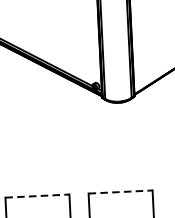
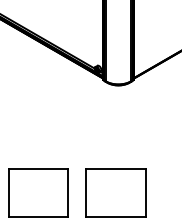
line: (120, 191) -> (116, 168), dashed -> solid
line: (37, 195) -> (38, 168), dashed -> solid

